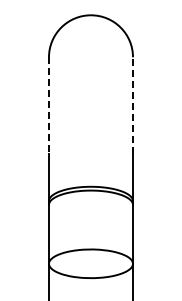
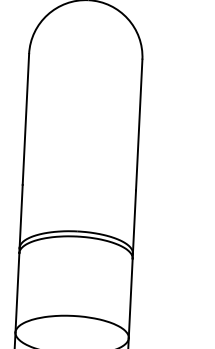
line: (48, 105) -> (25, 119), dashed -> solid
line: (133, 105) -> (139, 124), dashed -> solid

